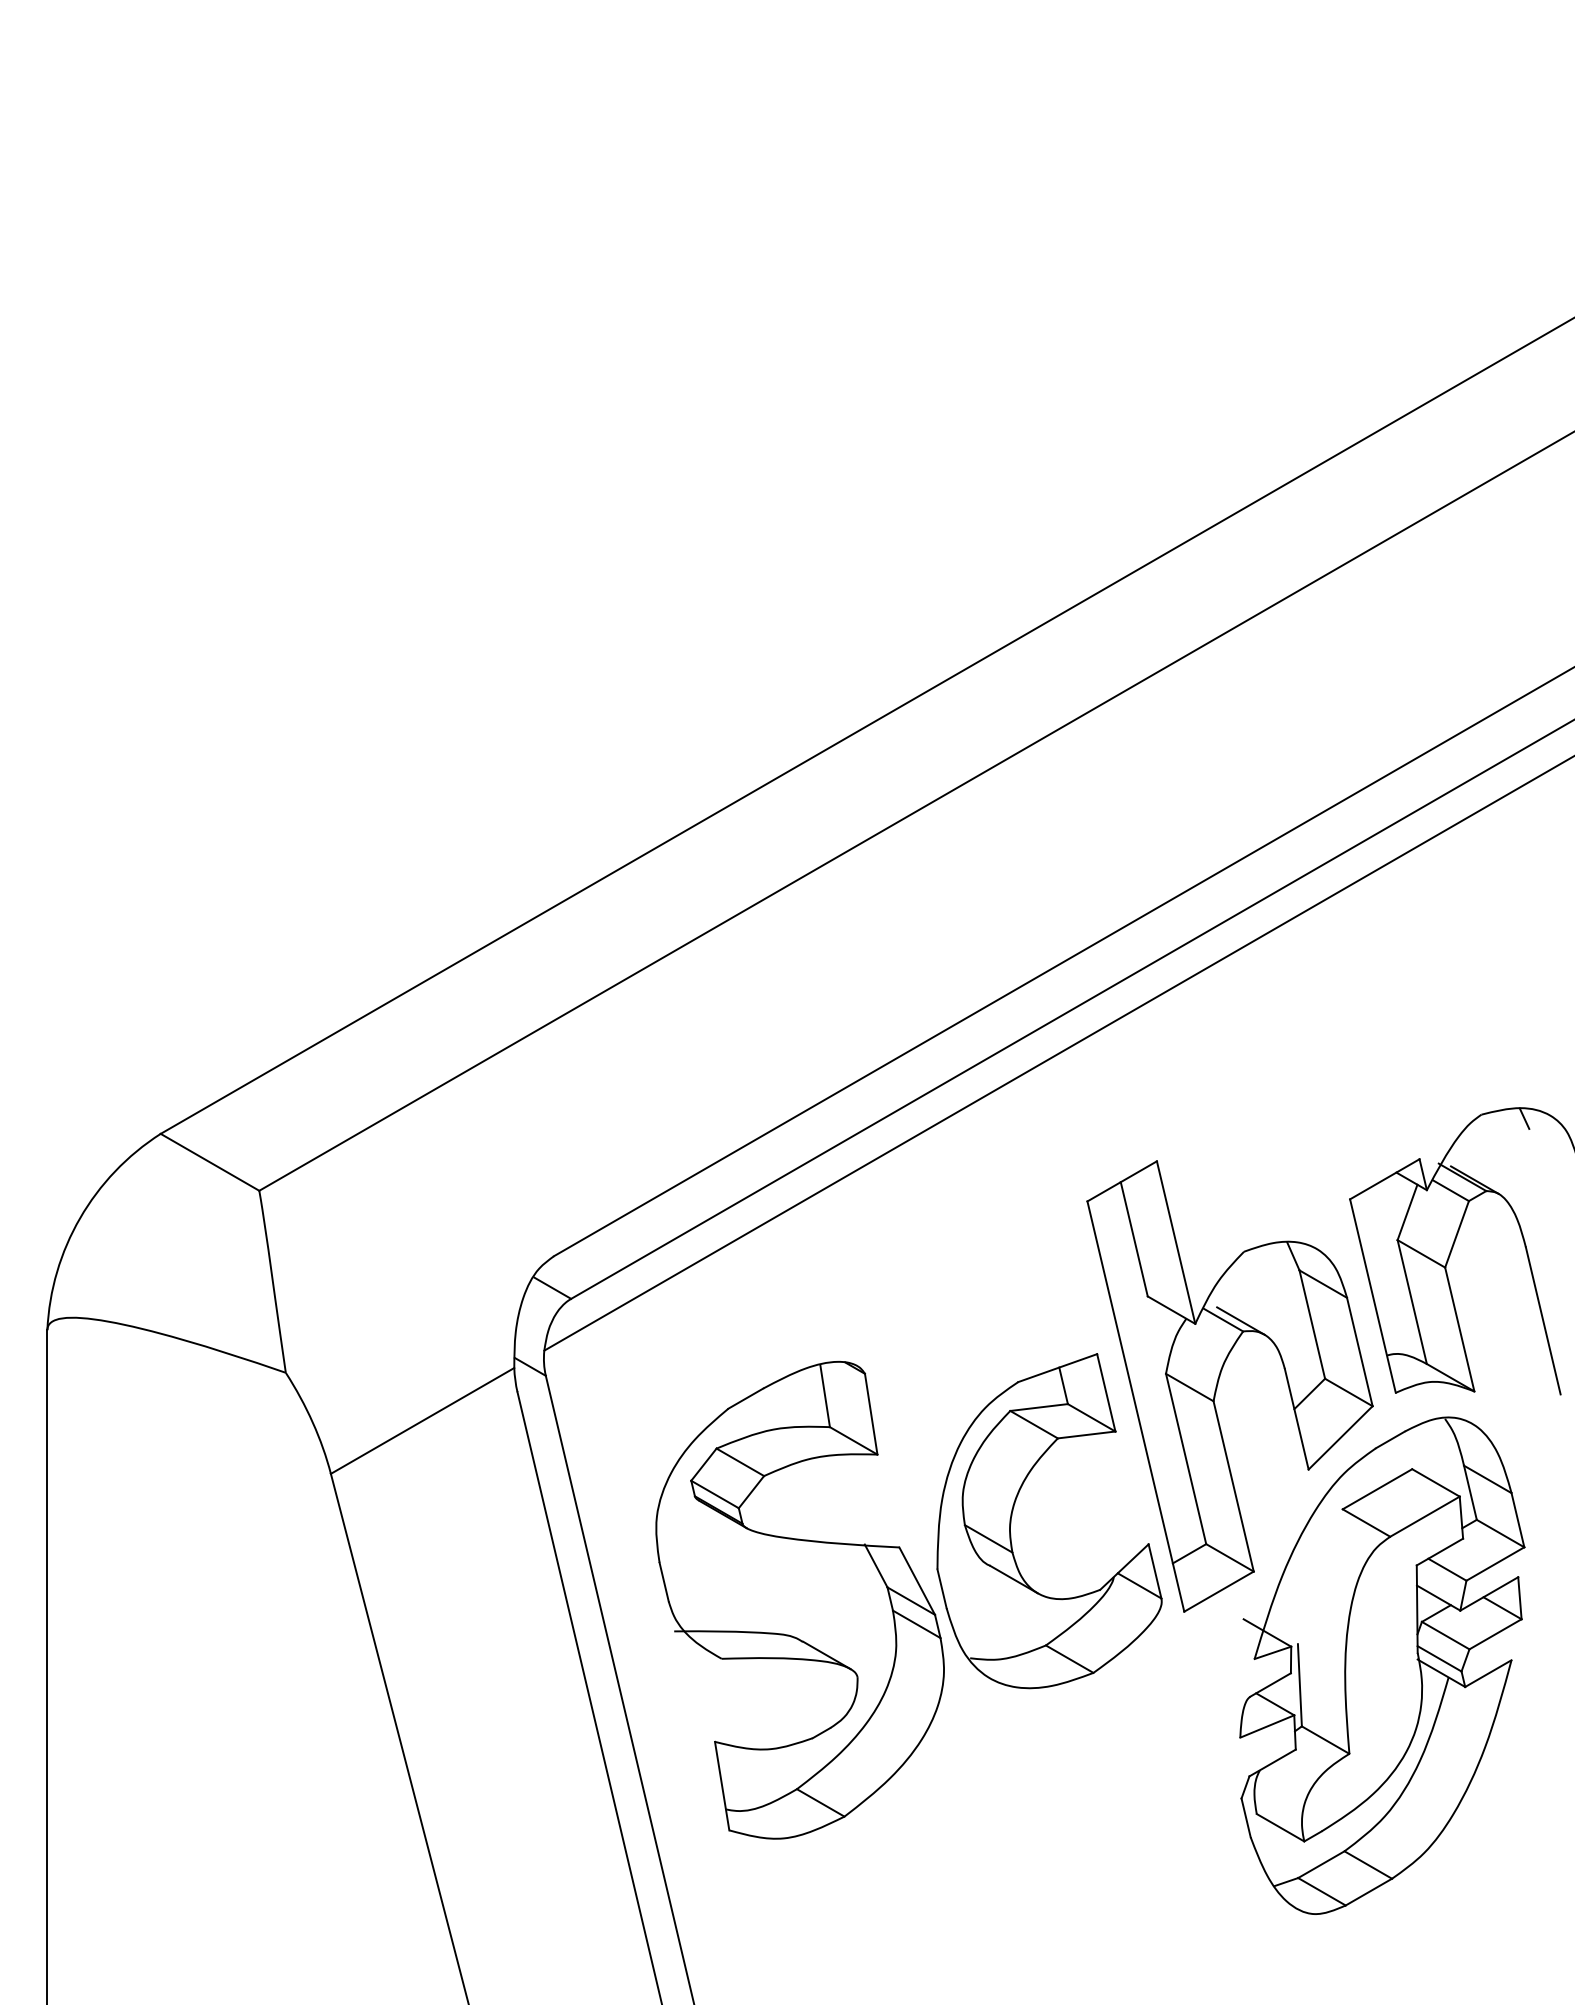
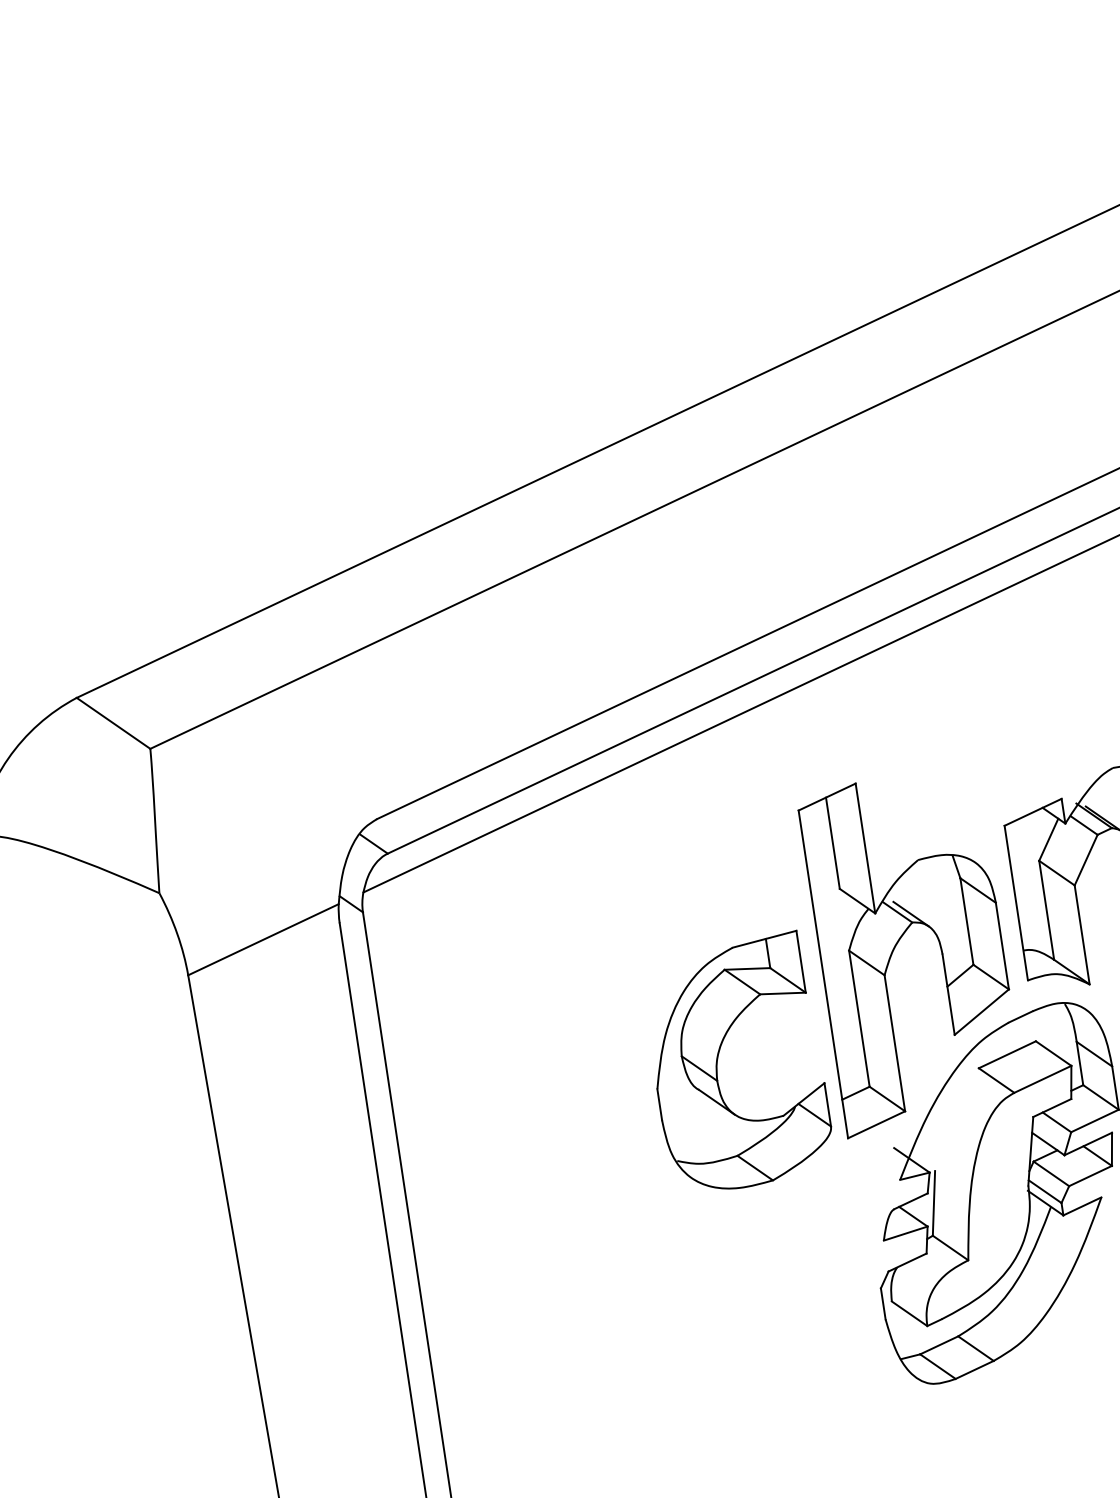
part: (799, 1600) -> (547, 1104), removed

